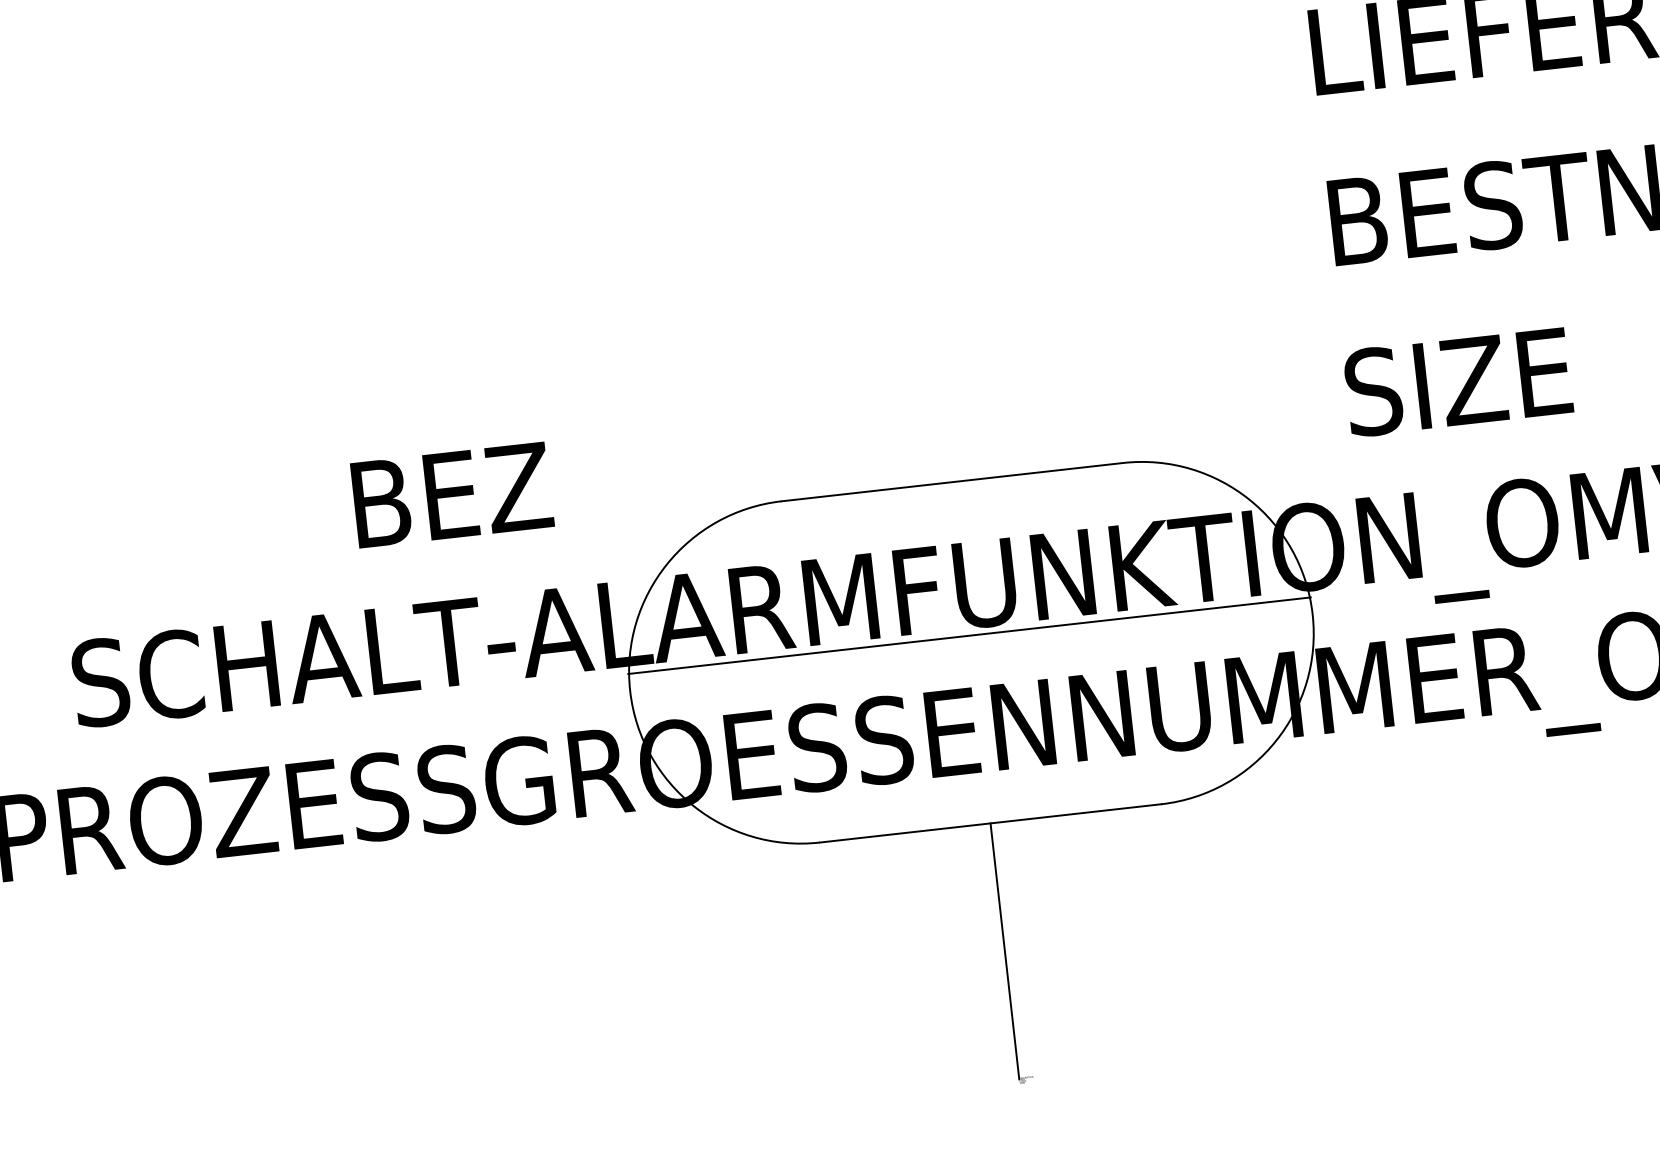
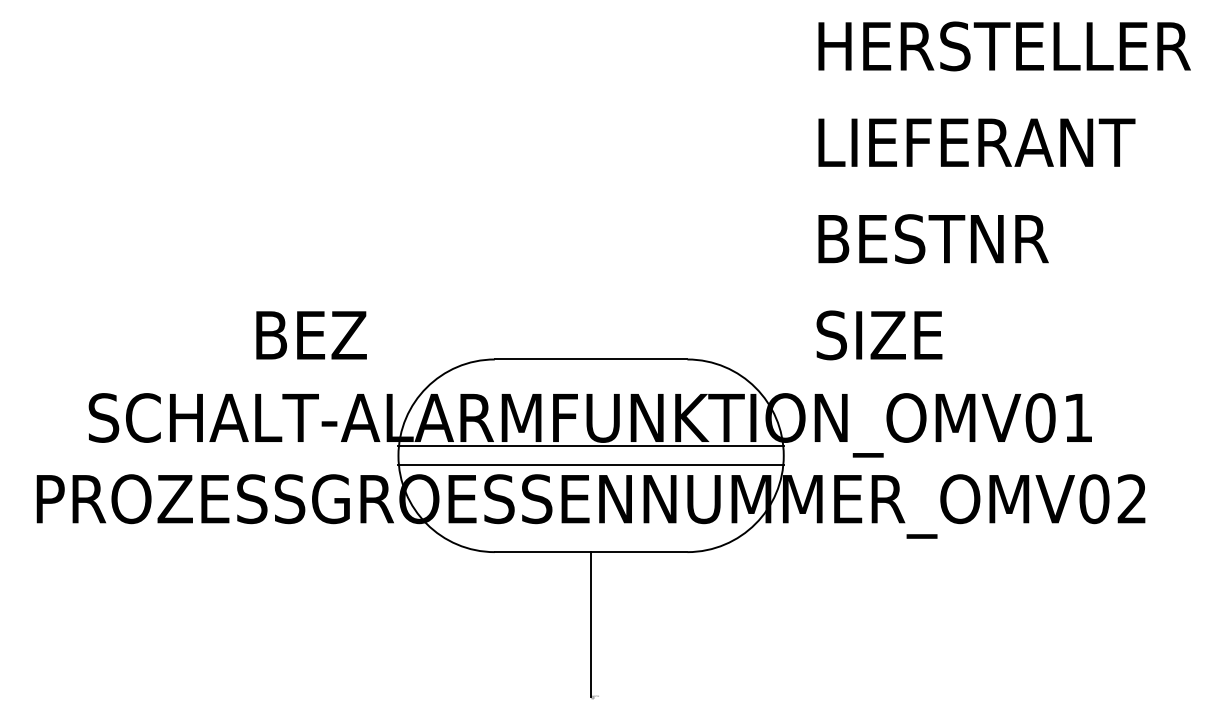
line: (972, 670) -> (590, 465), added

